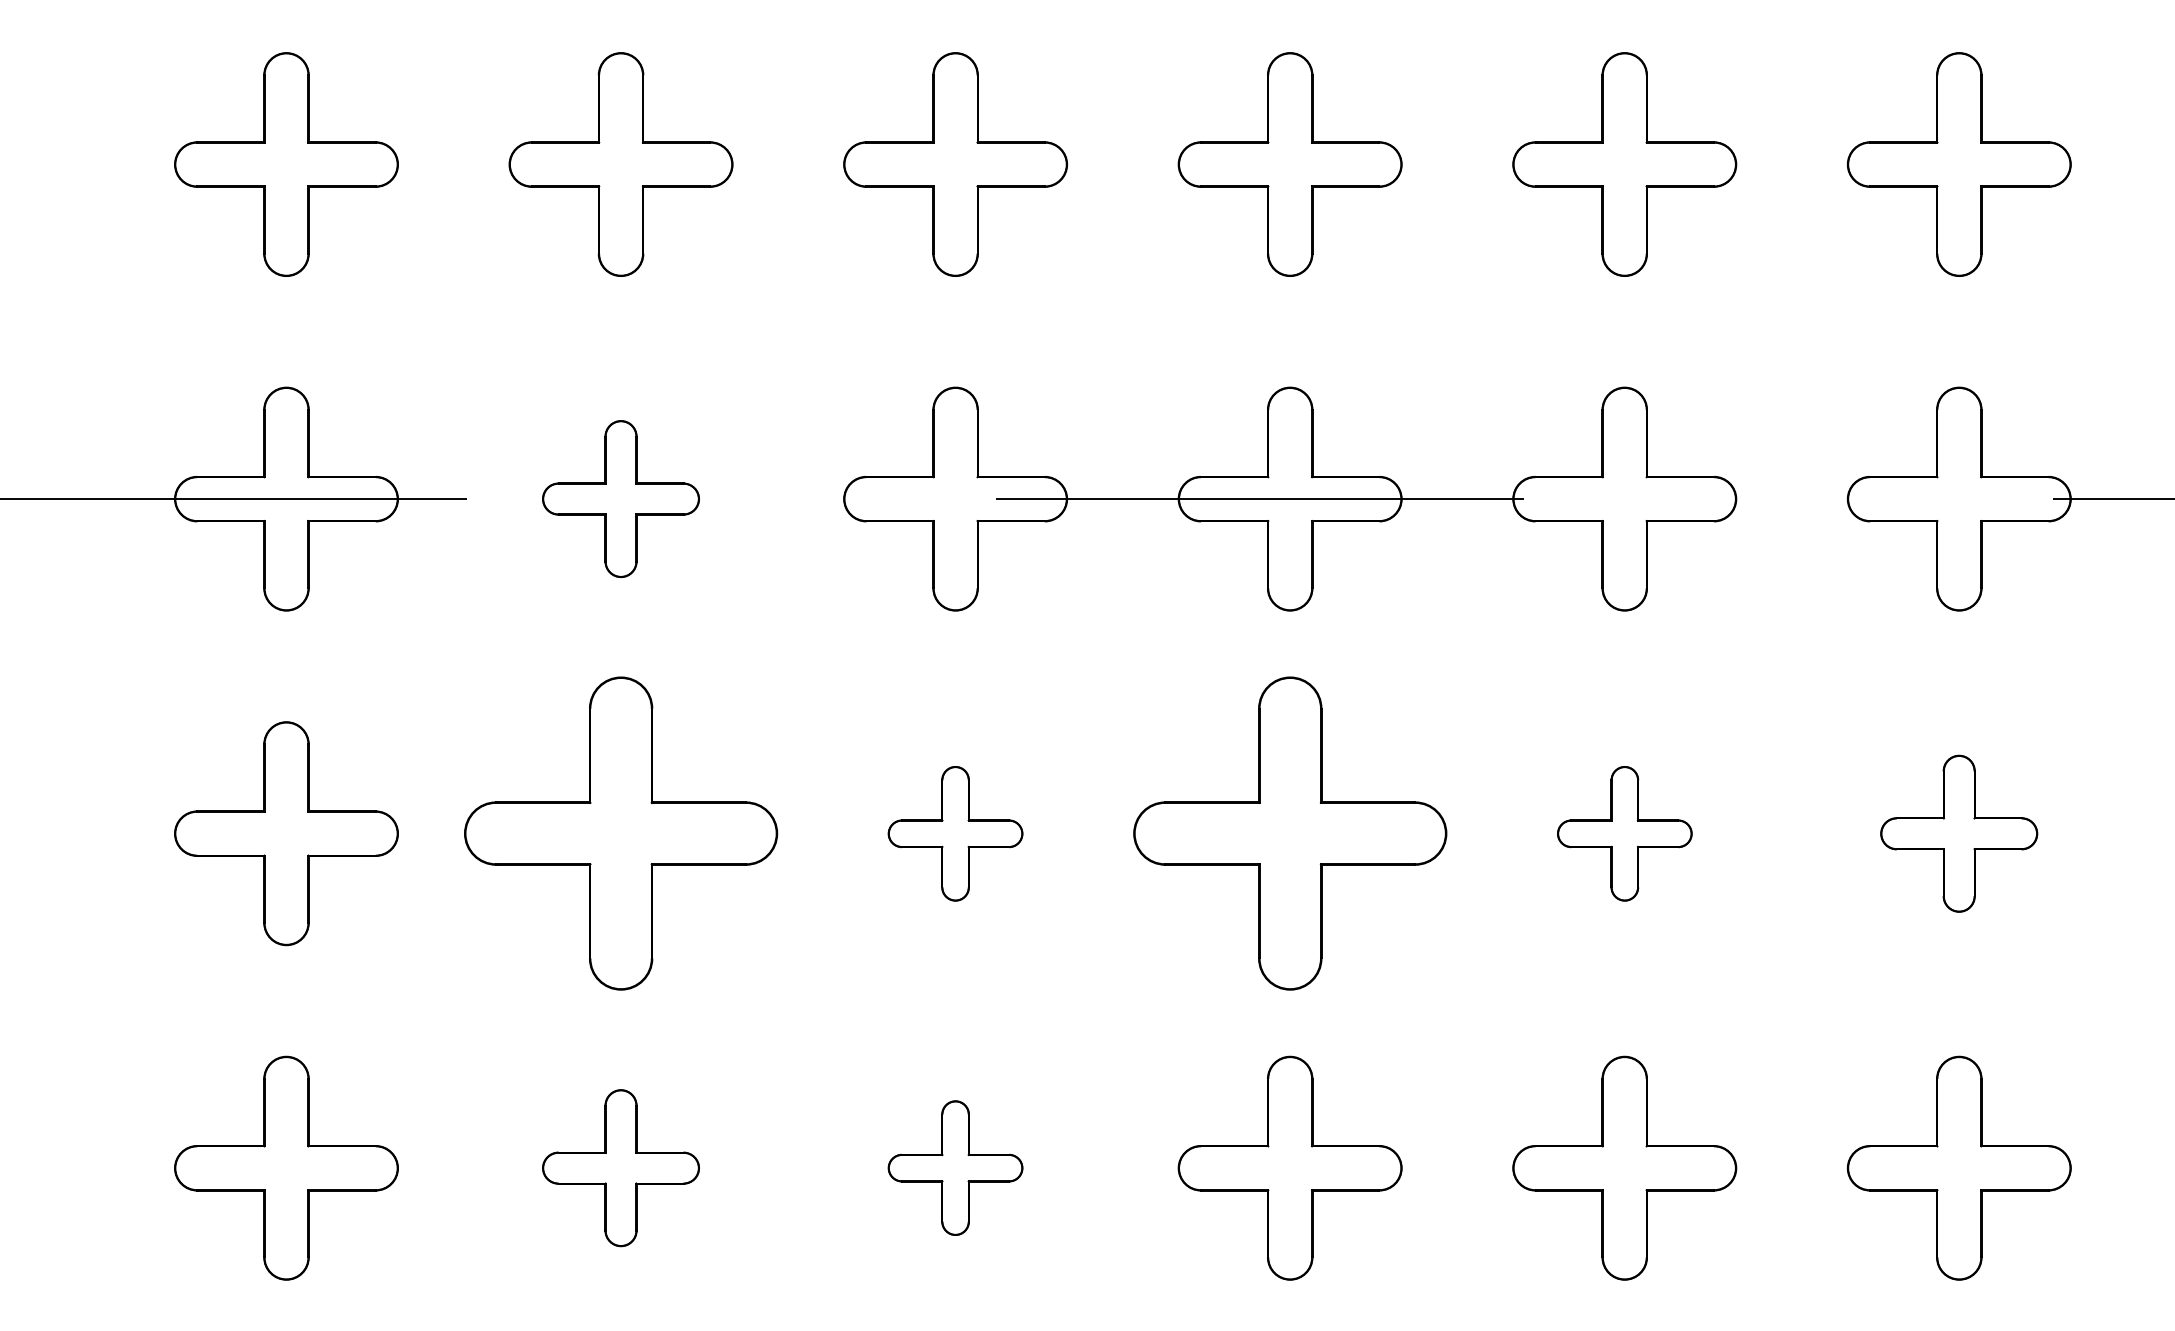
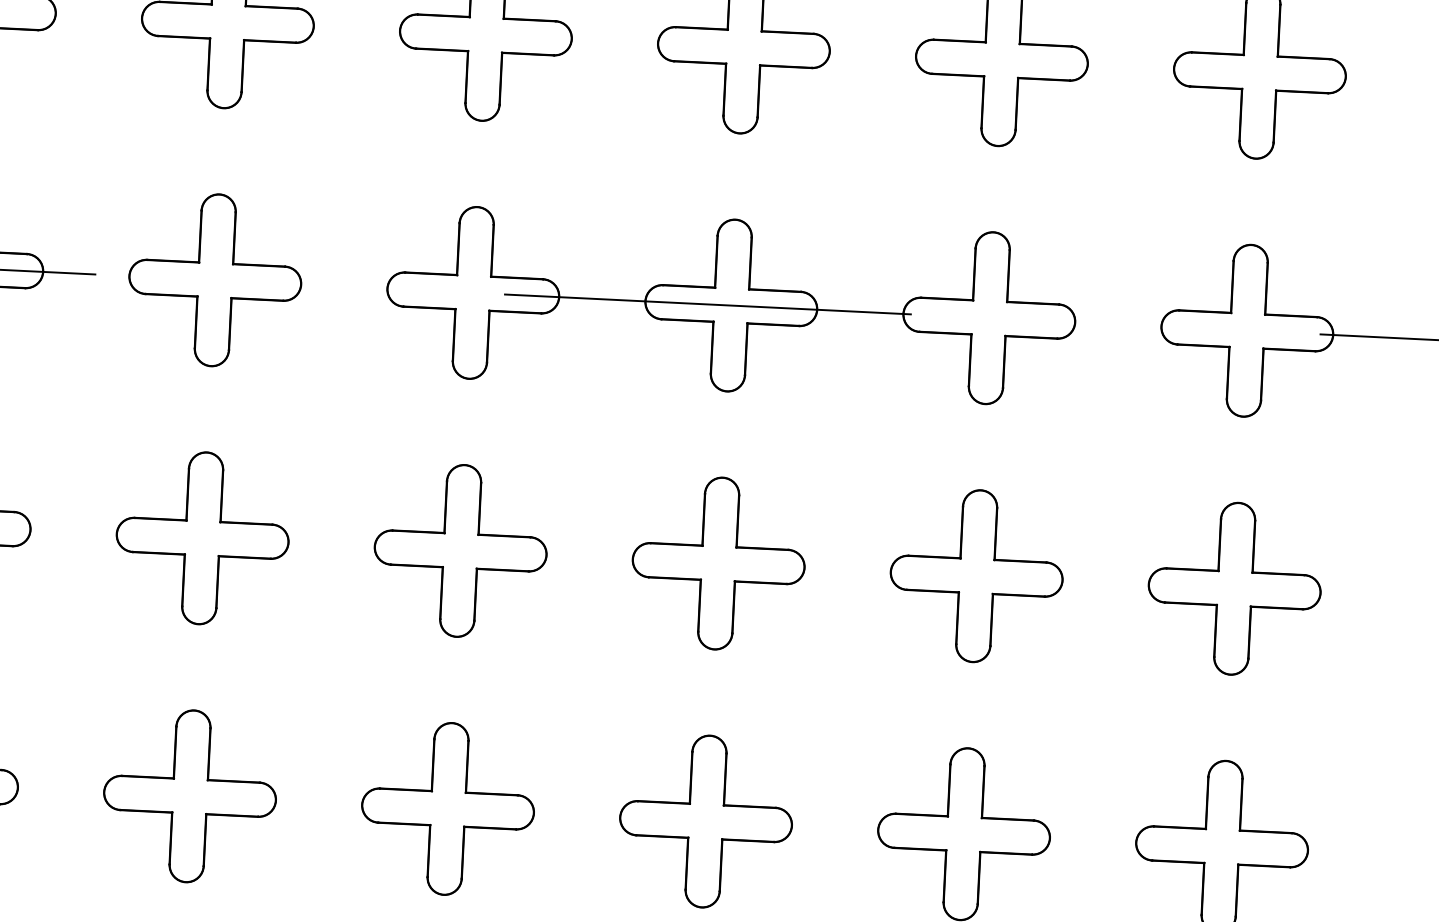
part: (620, 498) -> (214, 279), size x1.43
part: (620, 833) -> (202, 538), size x0.71
part: (955, 833) -> (460, 550), size x1.67
part: (1289, 833) -> (718, 563), size x0.71
part: (1624, 833) -> (976, 576), size x1.67
part: (1958, 833) -> (1234, 588), size x1.43
part: (620, 1167) -> (189, 795), size x1.43
part: (955, 1167) -> (448, 808), size x1.67

